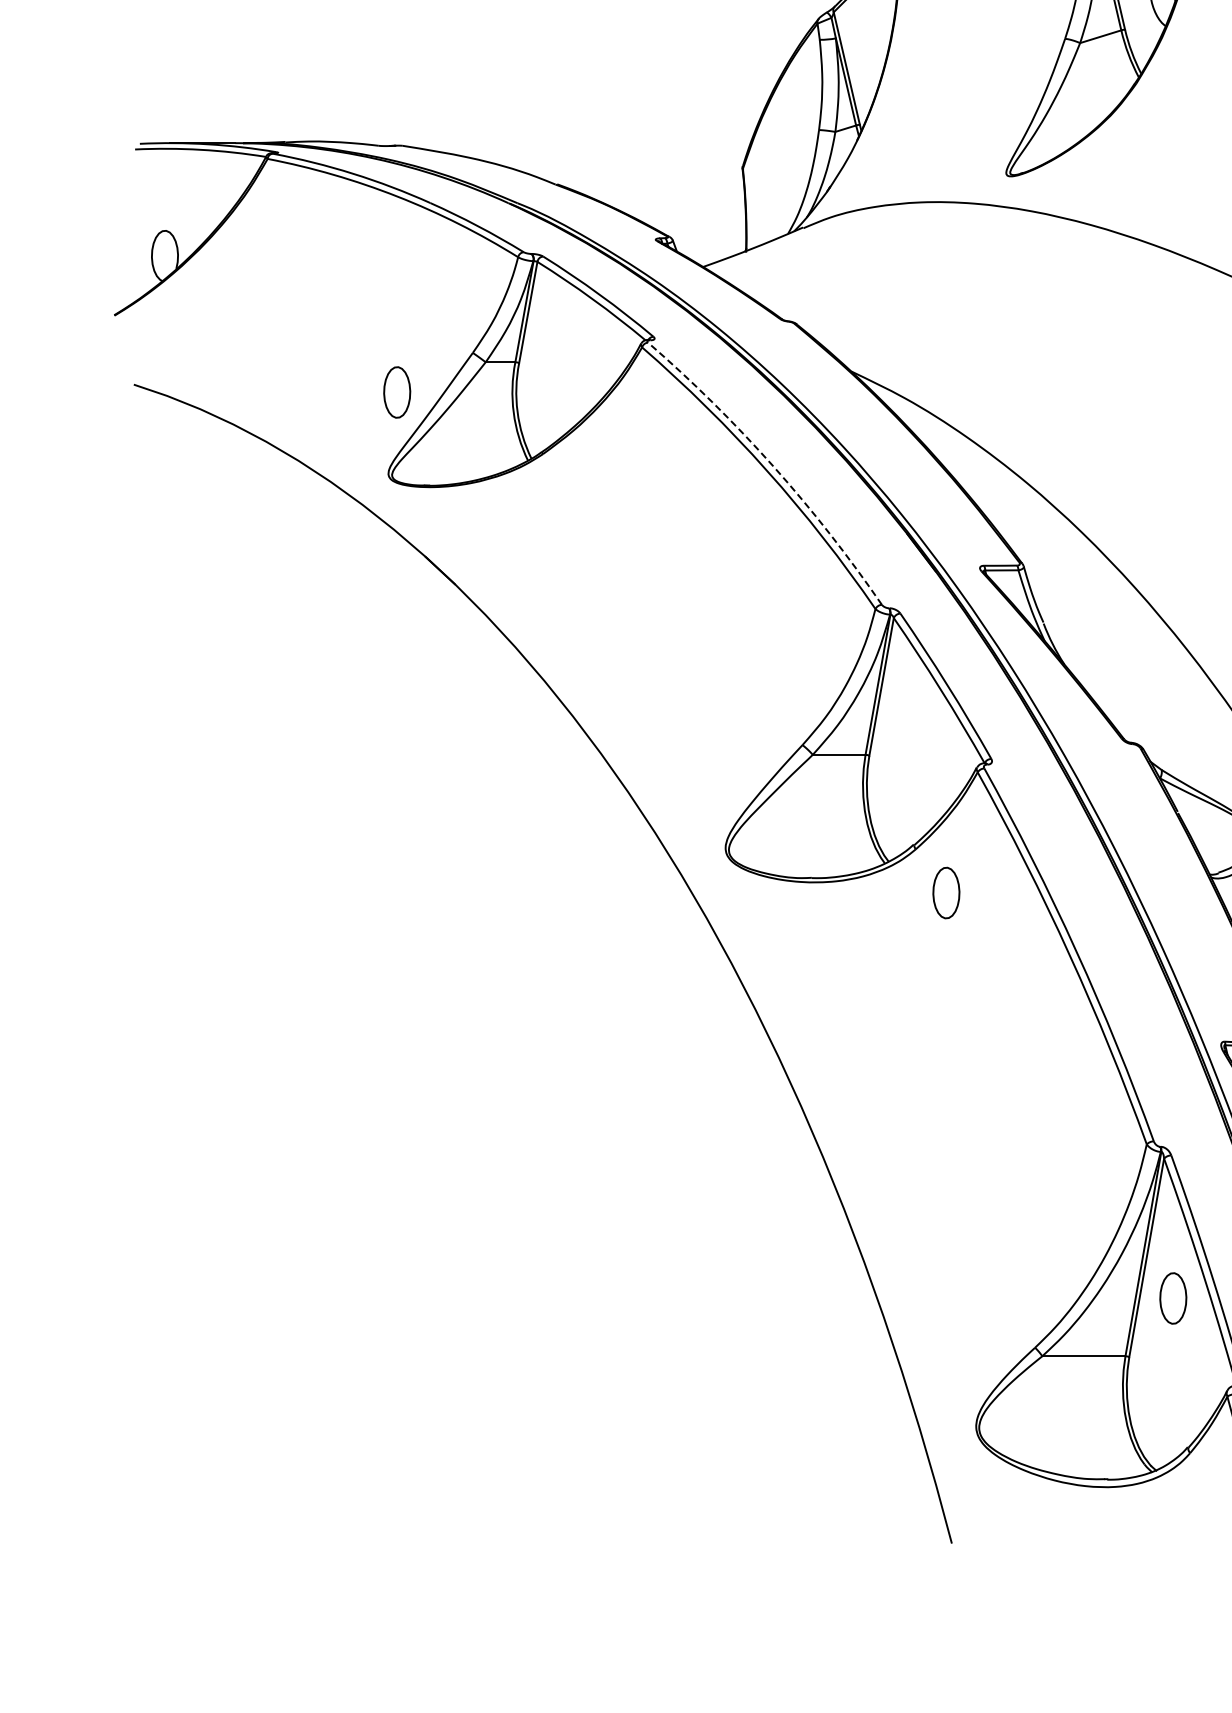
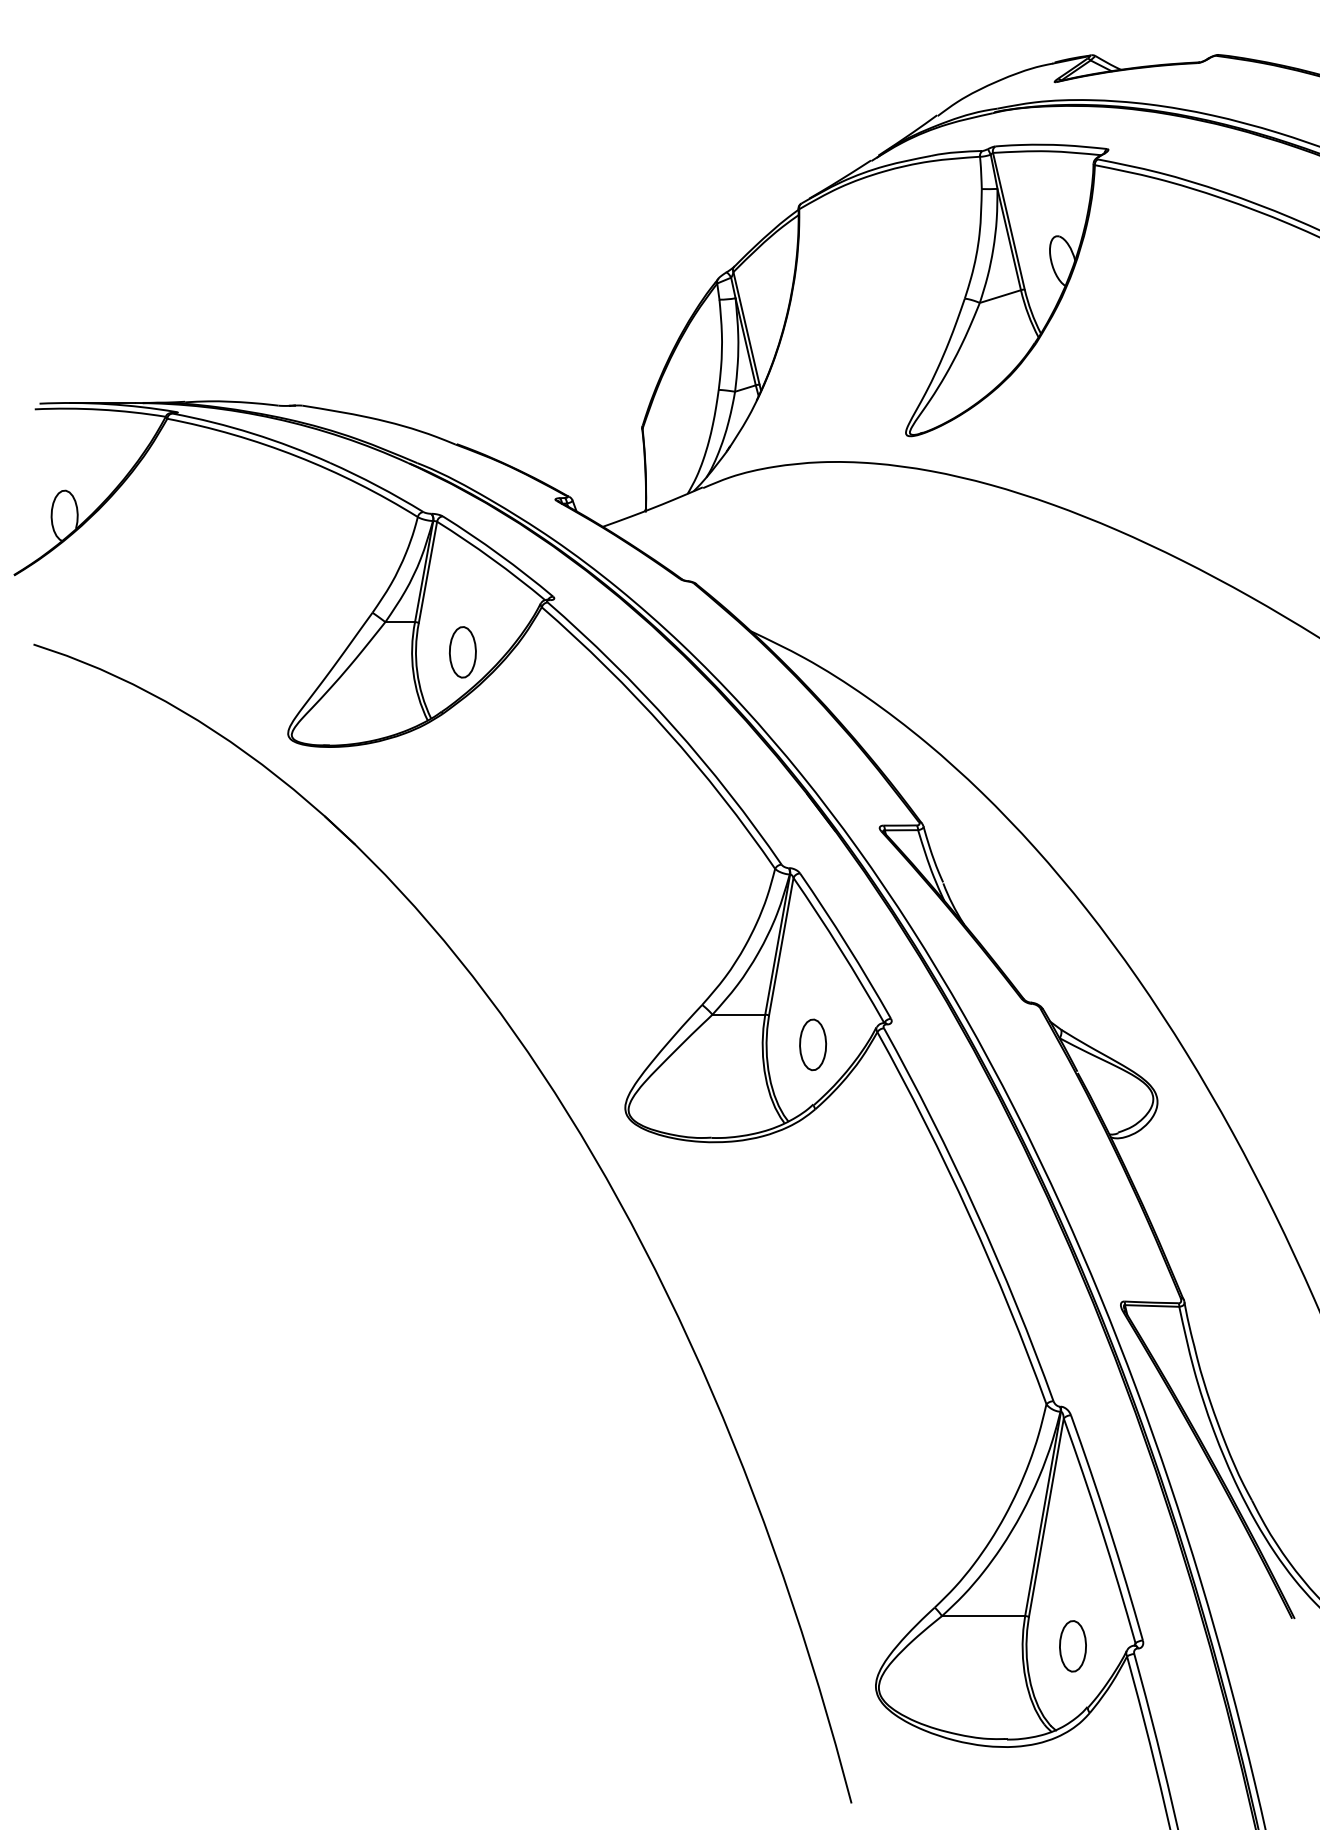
part: (396, 392) -> (462, 652), moved
arc: (772, 466) -> (672, 726), dashed -> solid
part: (946, 892) -> (813, 1044), moved
part: (1172, 1298) -> (1072, 1646), moved

